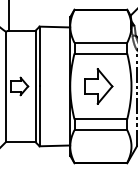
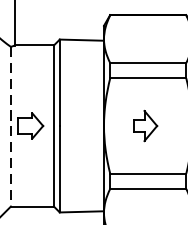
part: (98, 86) -> (144, 126), size x0.6
line: (5, 87) -> (10, 127), solid -> dashed

